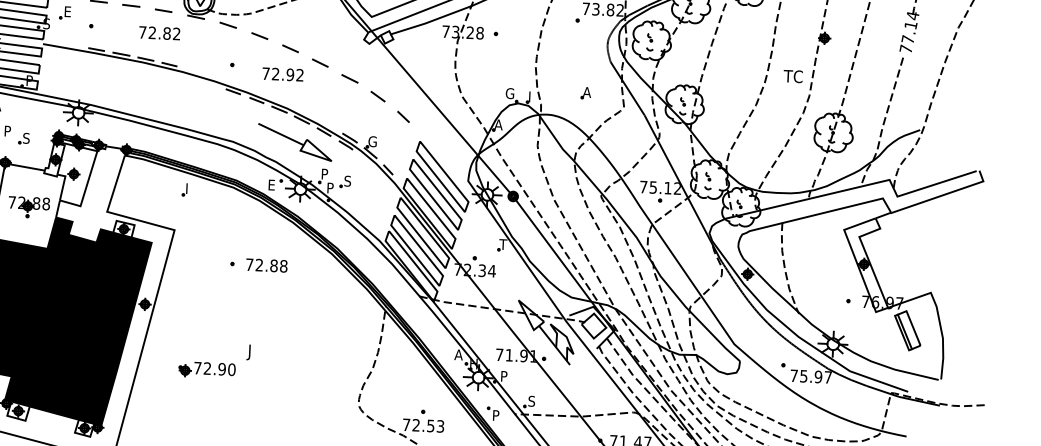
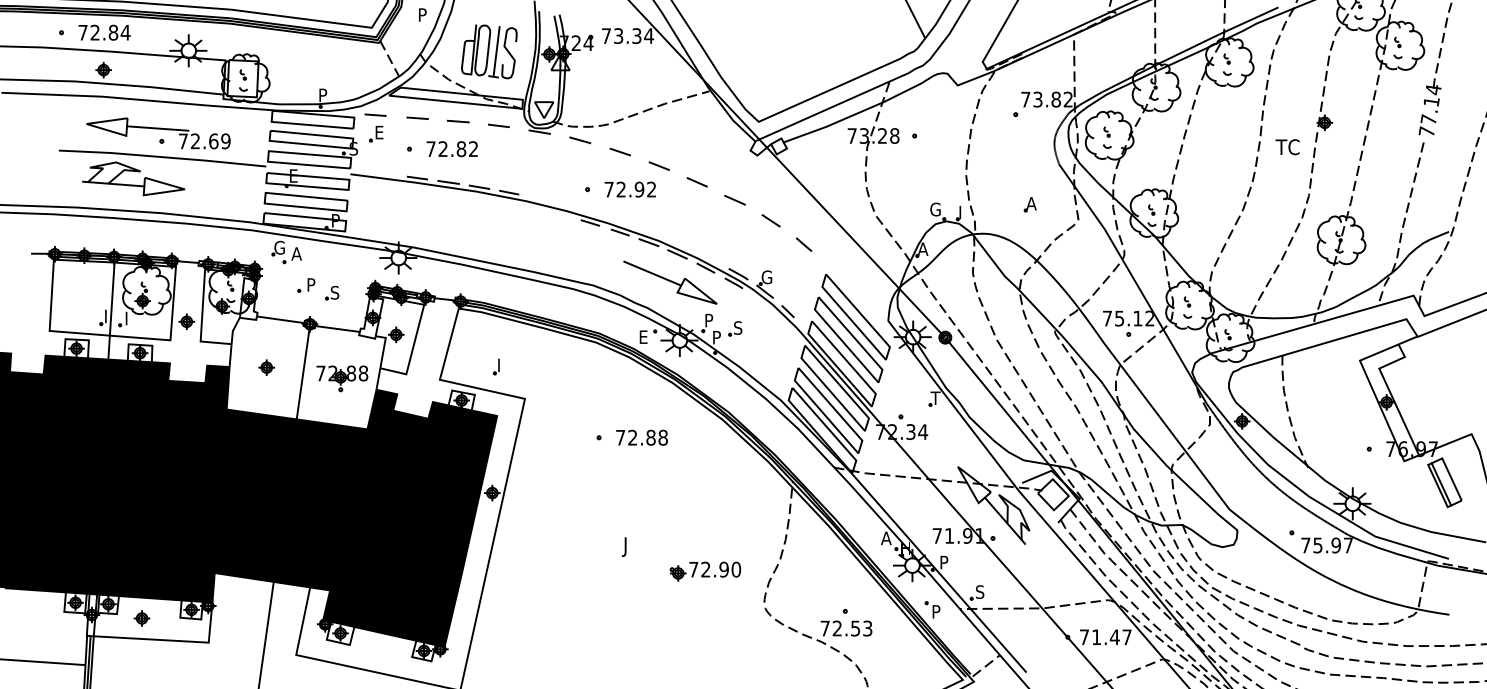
text: (159, 33) -> (451, 149), moved
text: (282, 74) -> (629, 189), moved
text: (793, 76) -> (1287, 147), moved
part: (184, 189) -> (496, 366), moved
part: (207, 370) -> (705, 571), moved

